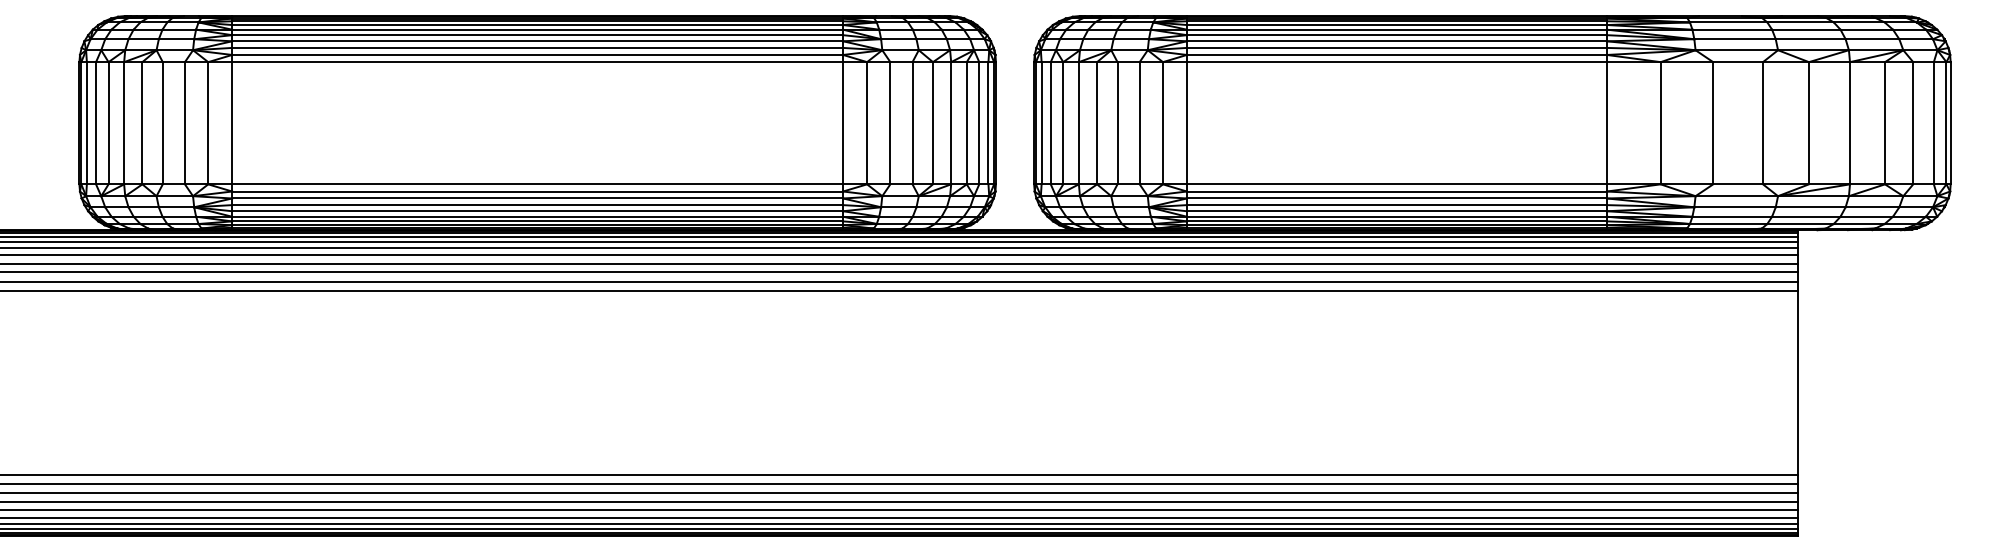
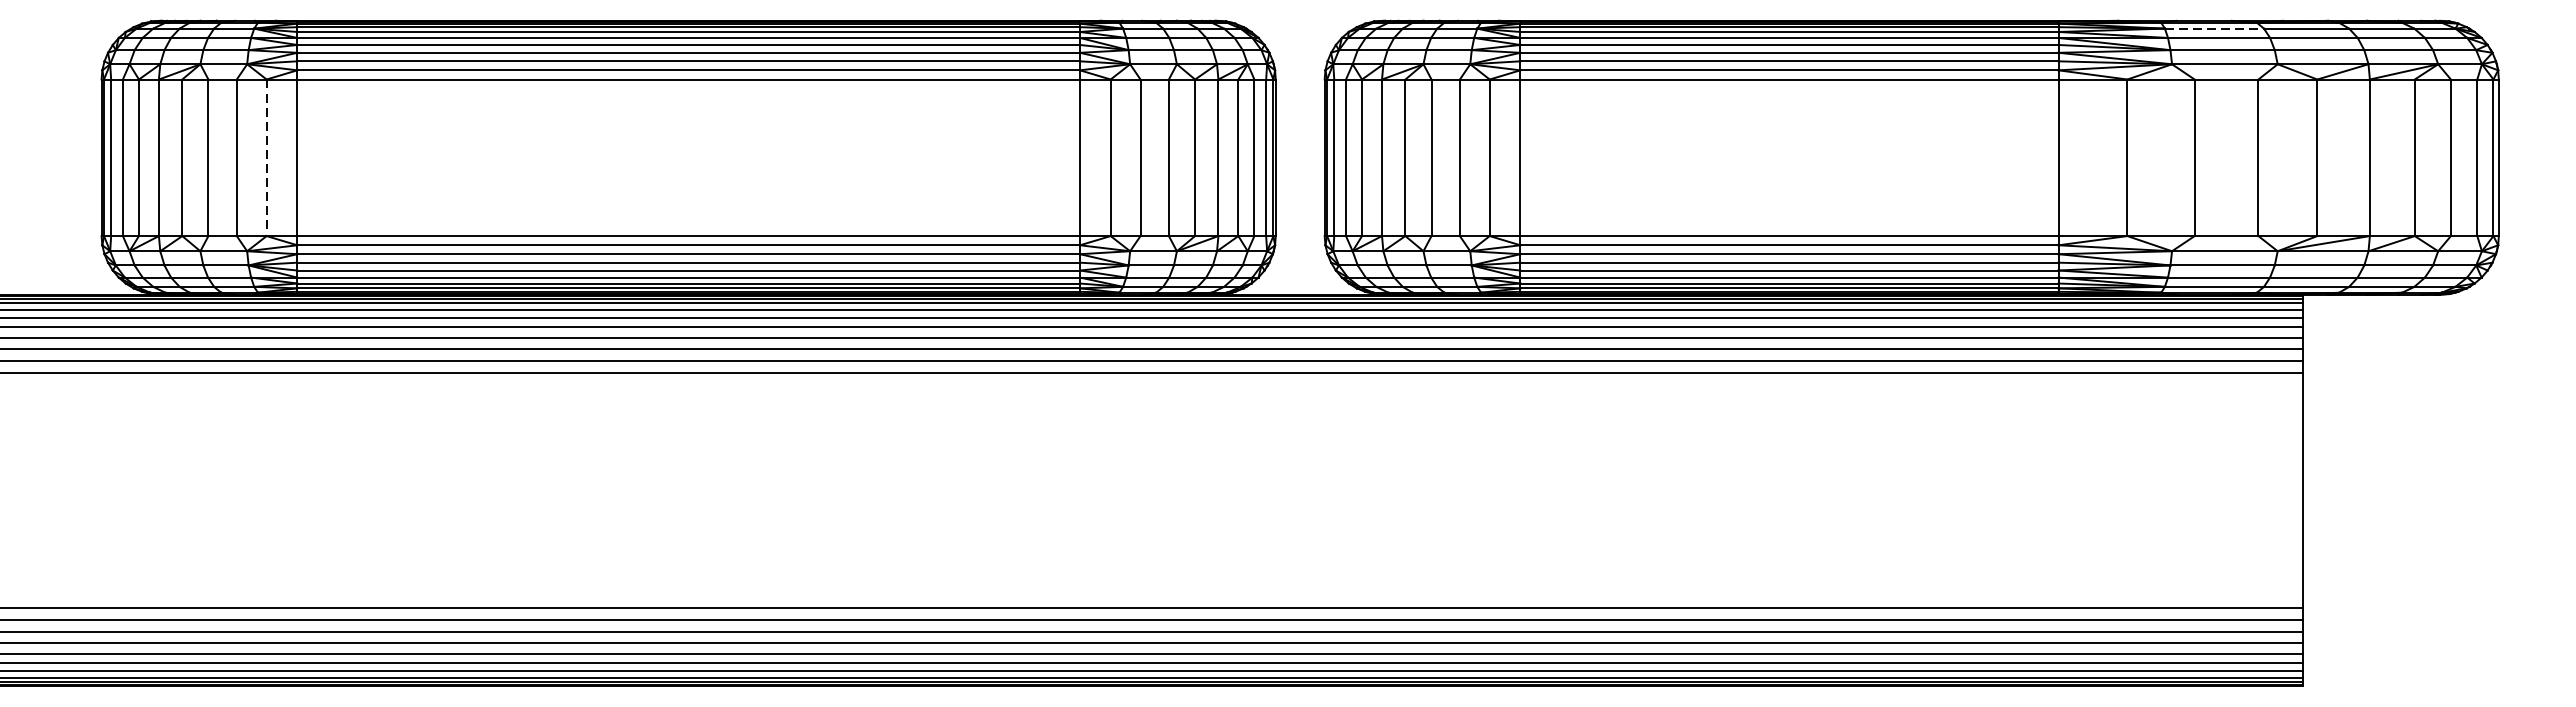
line: (1728, 22) -> (2214, 28), solid -> dashed
line: (208, 123) -> (266, 158), solid -> dashed

